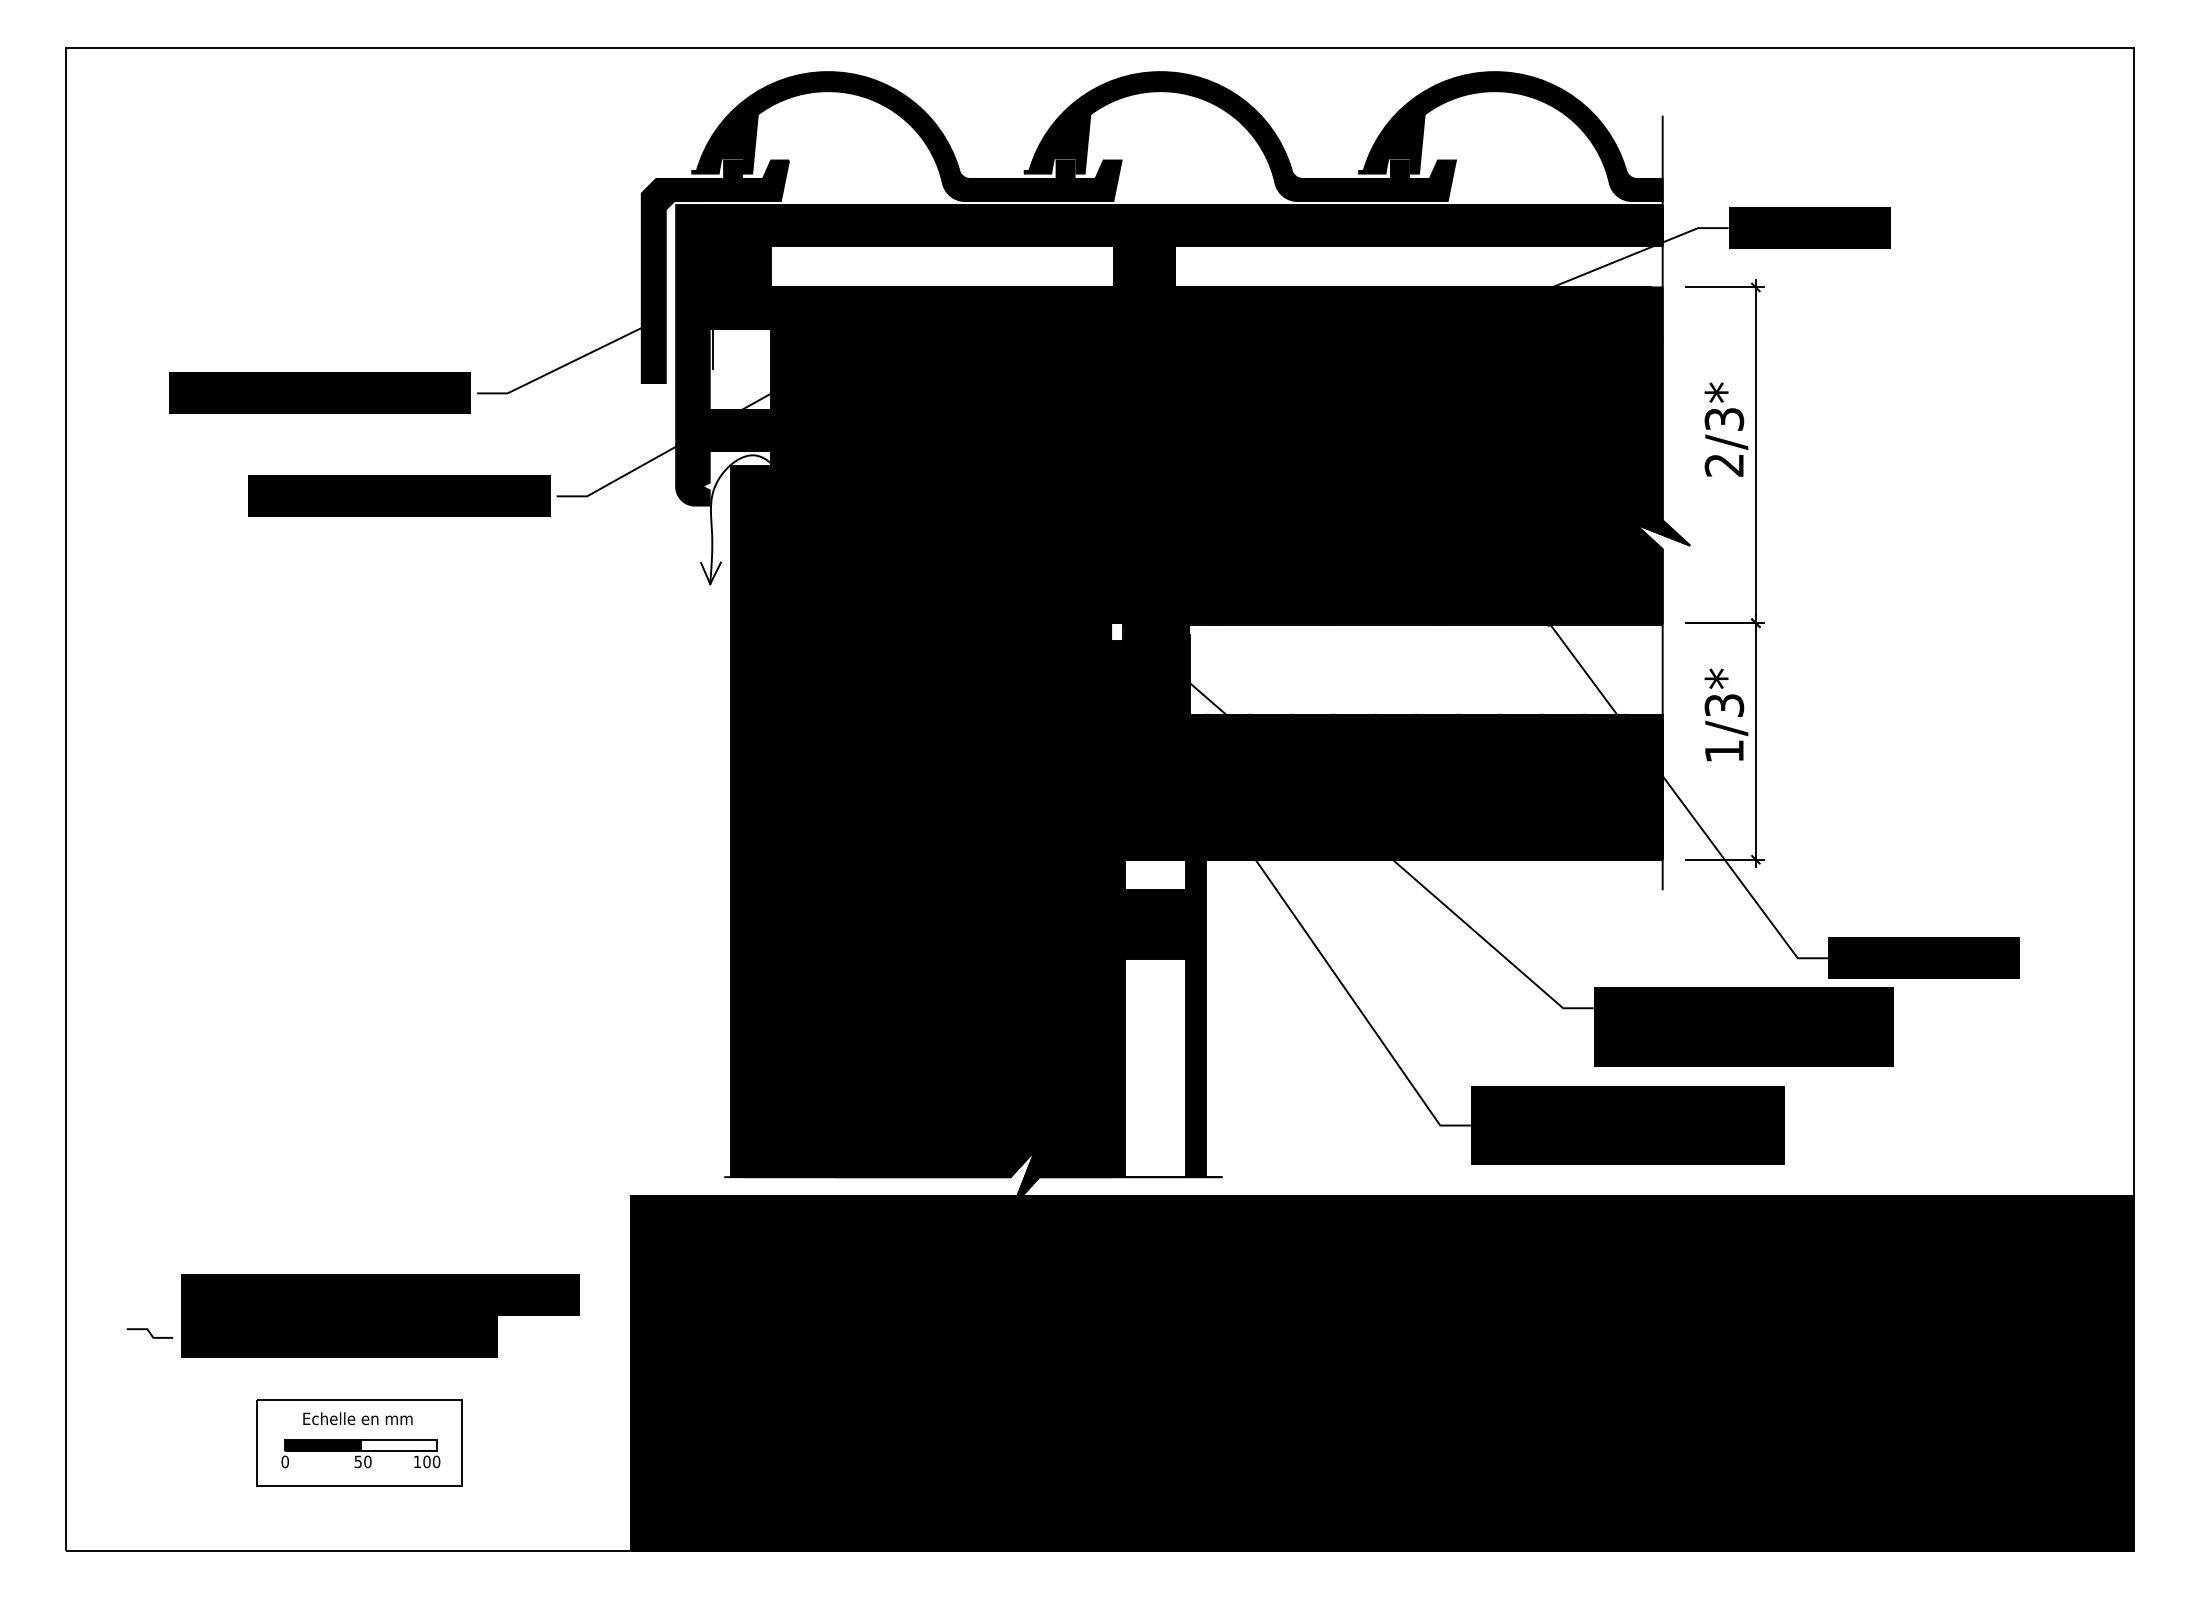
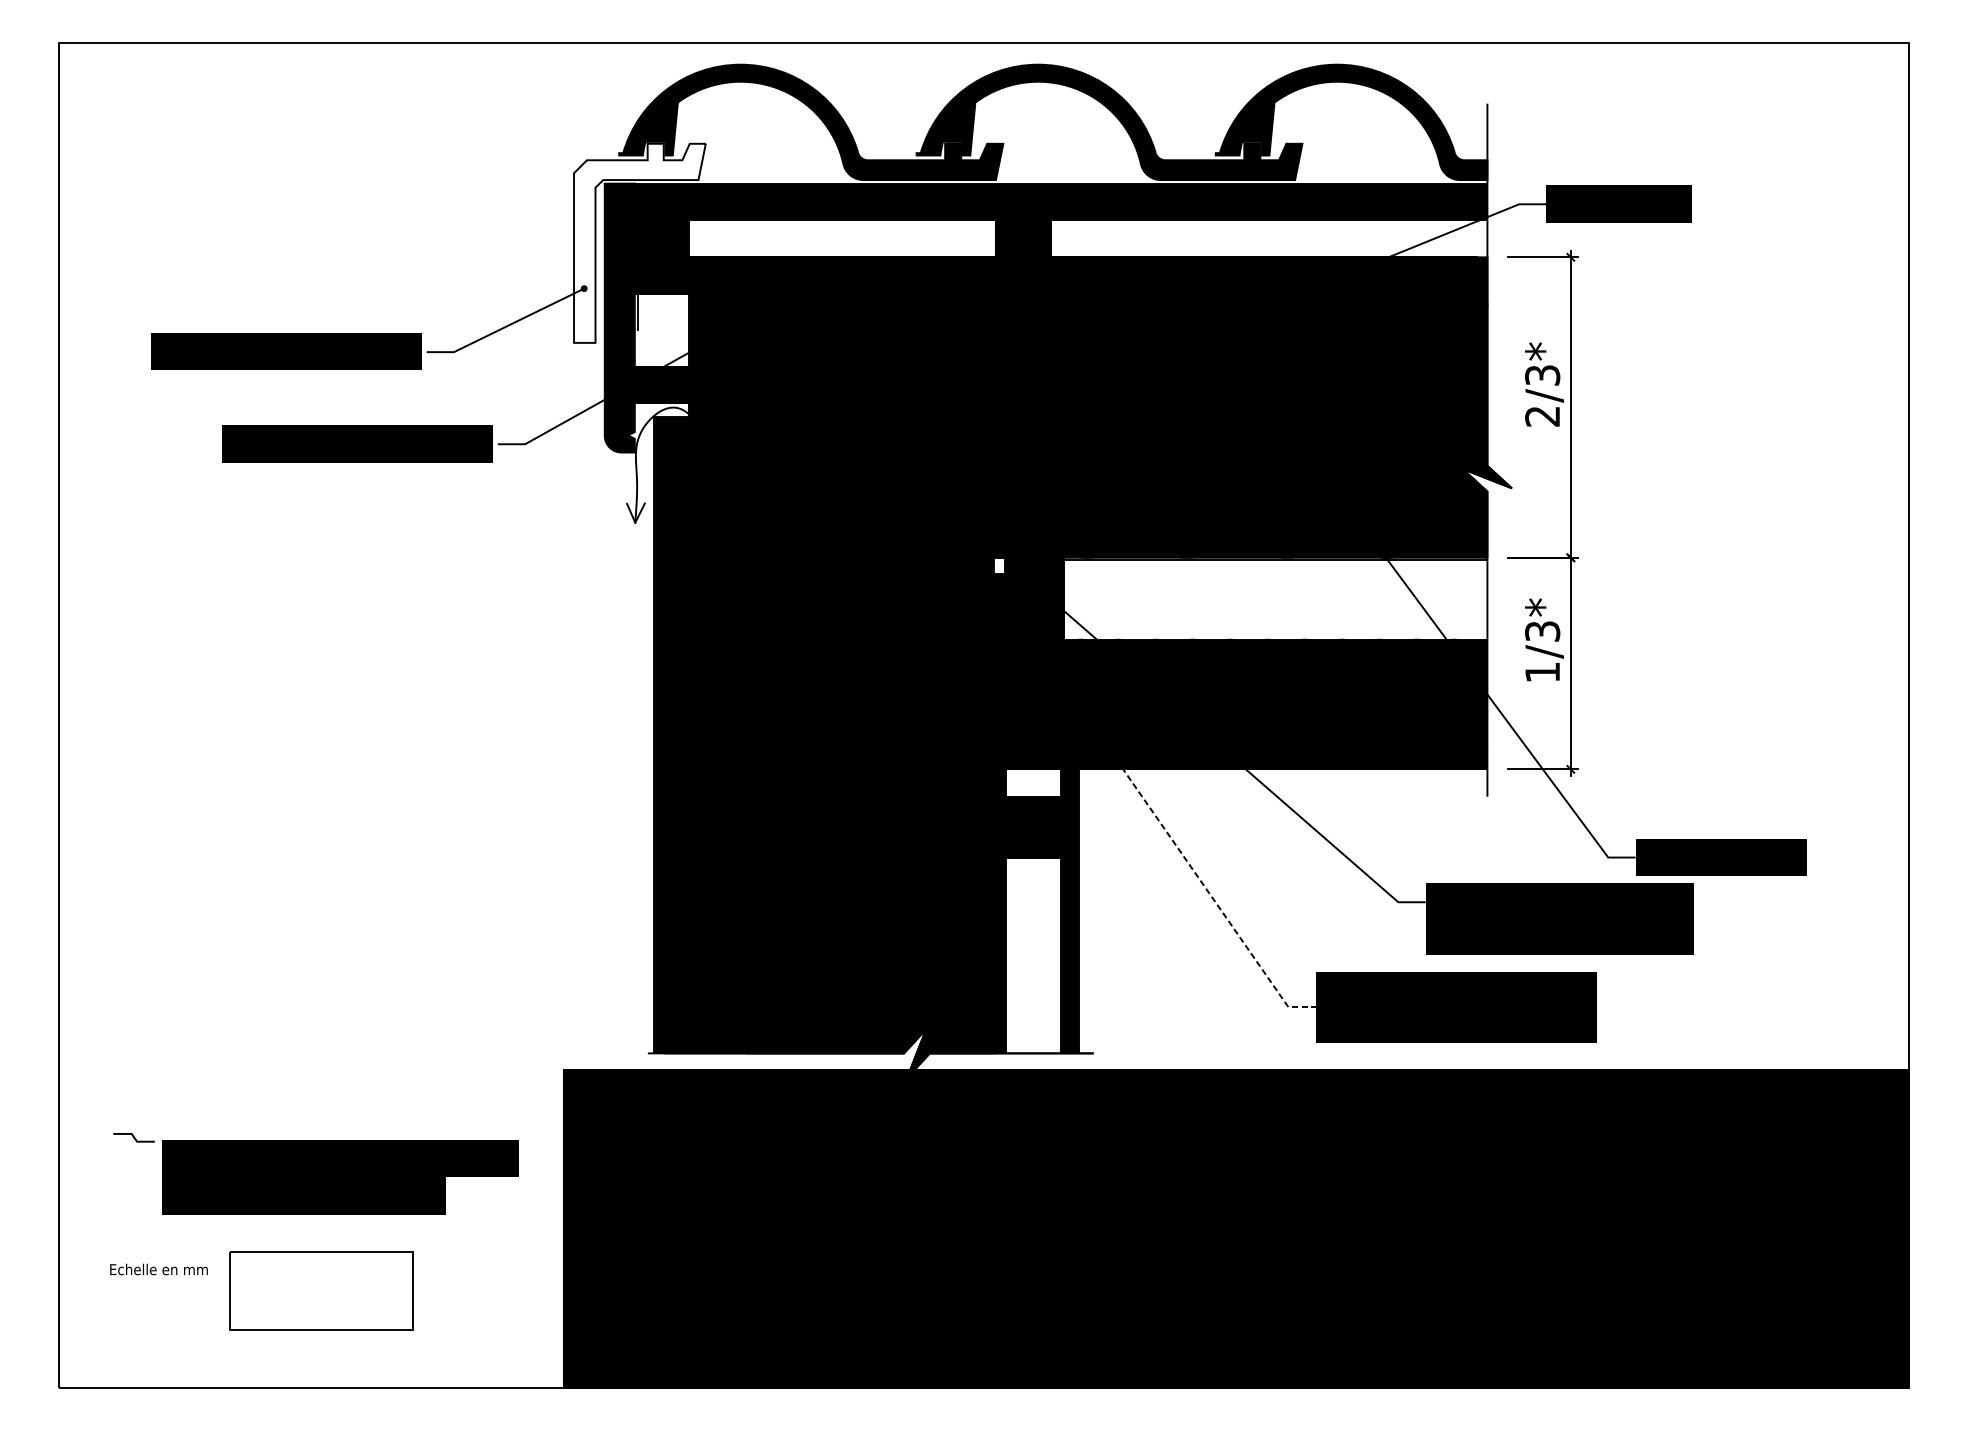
fill: (715, 271) -> (639, 243), removed
line: (1353, 1000) -> (1210, 895), solid -> dashed
line: (149, 1333) -> (133, 1137), moved
text: (357, 1418) -> (158, 1269), moved
part: (360, 1453) -> (322, 1300), removed

